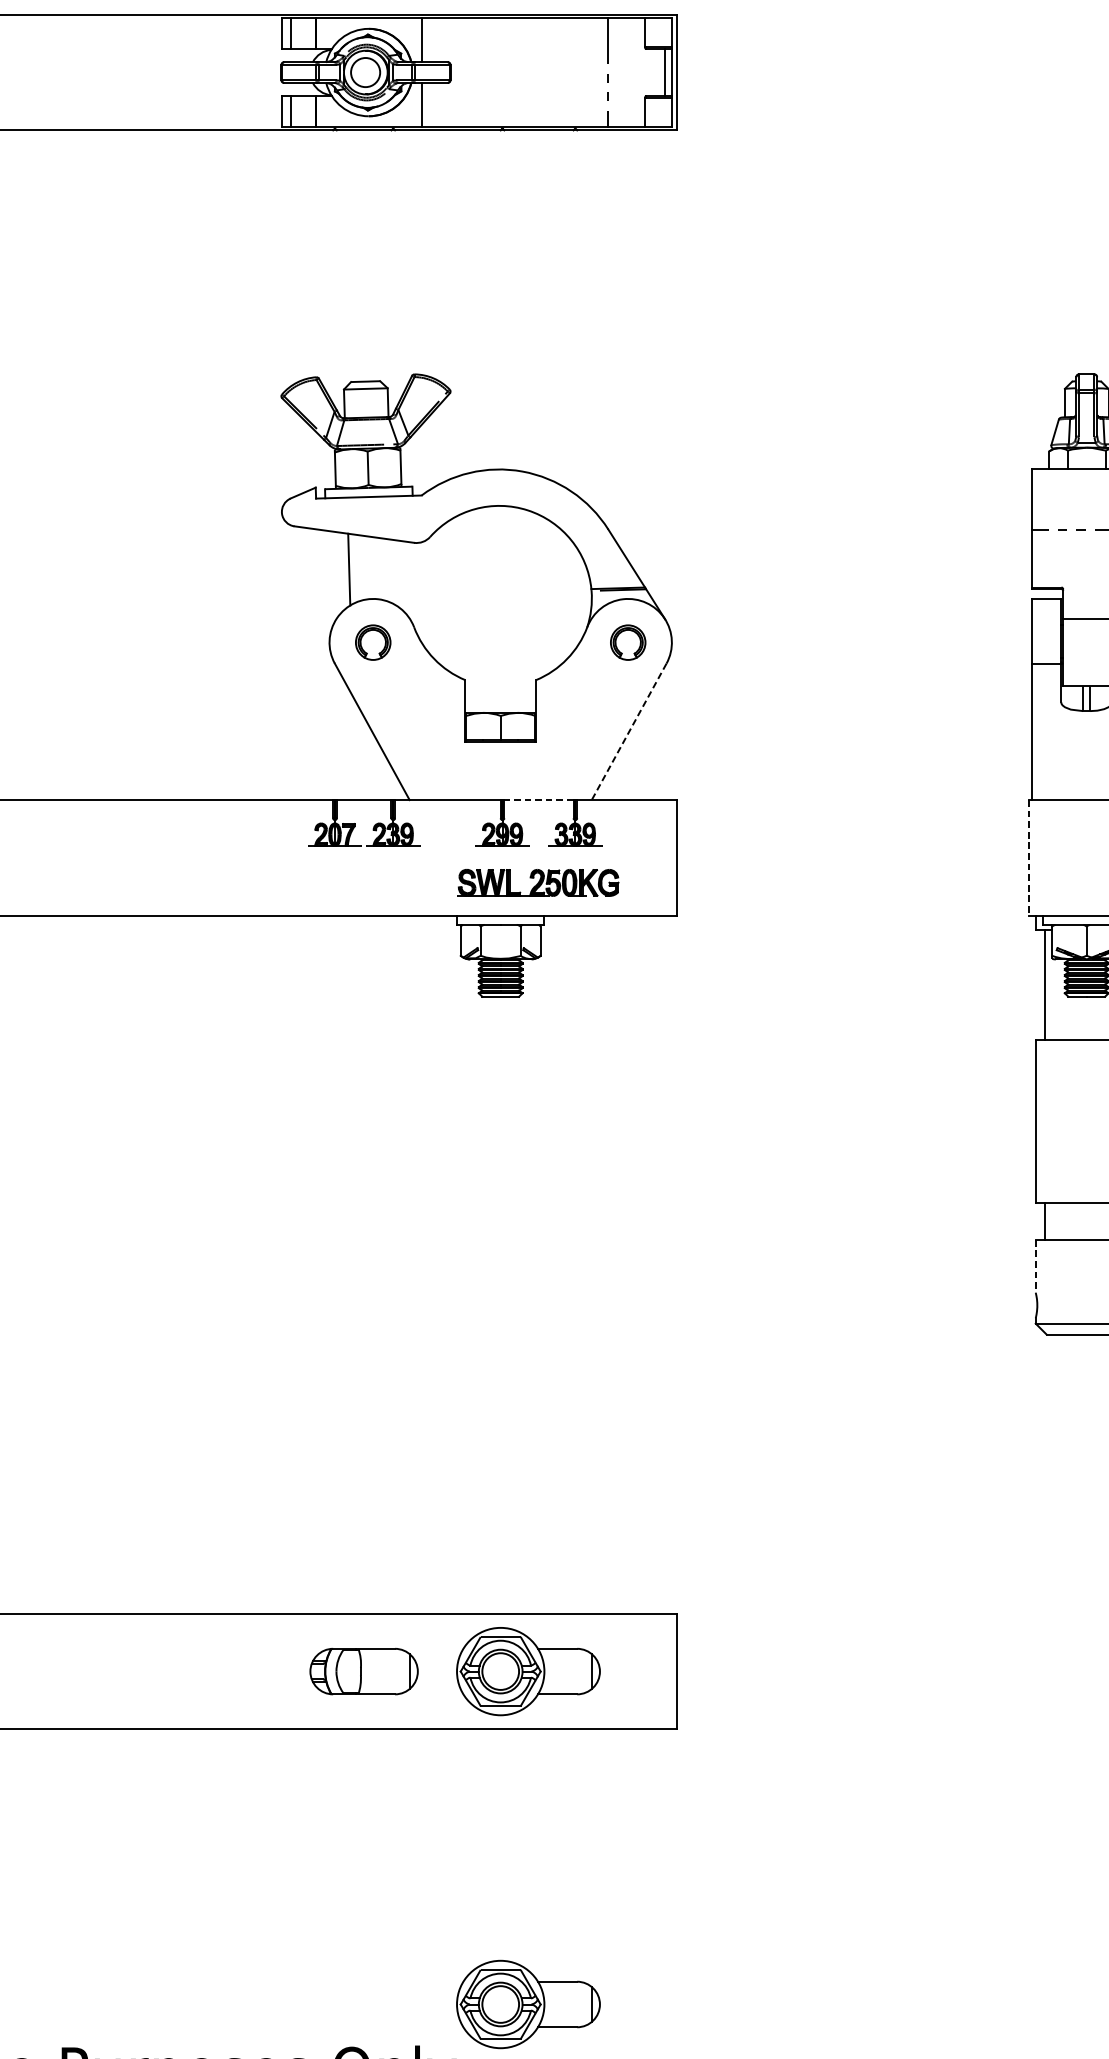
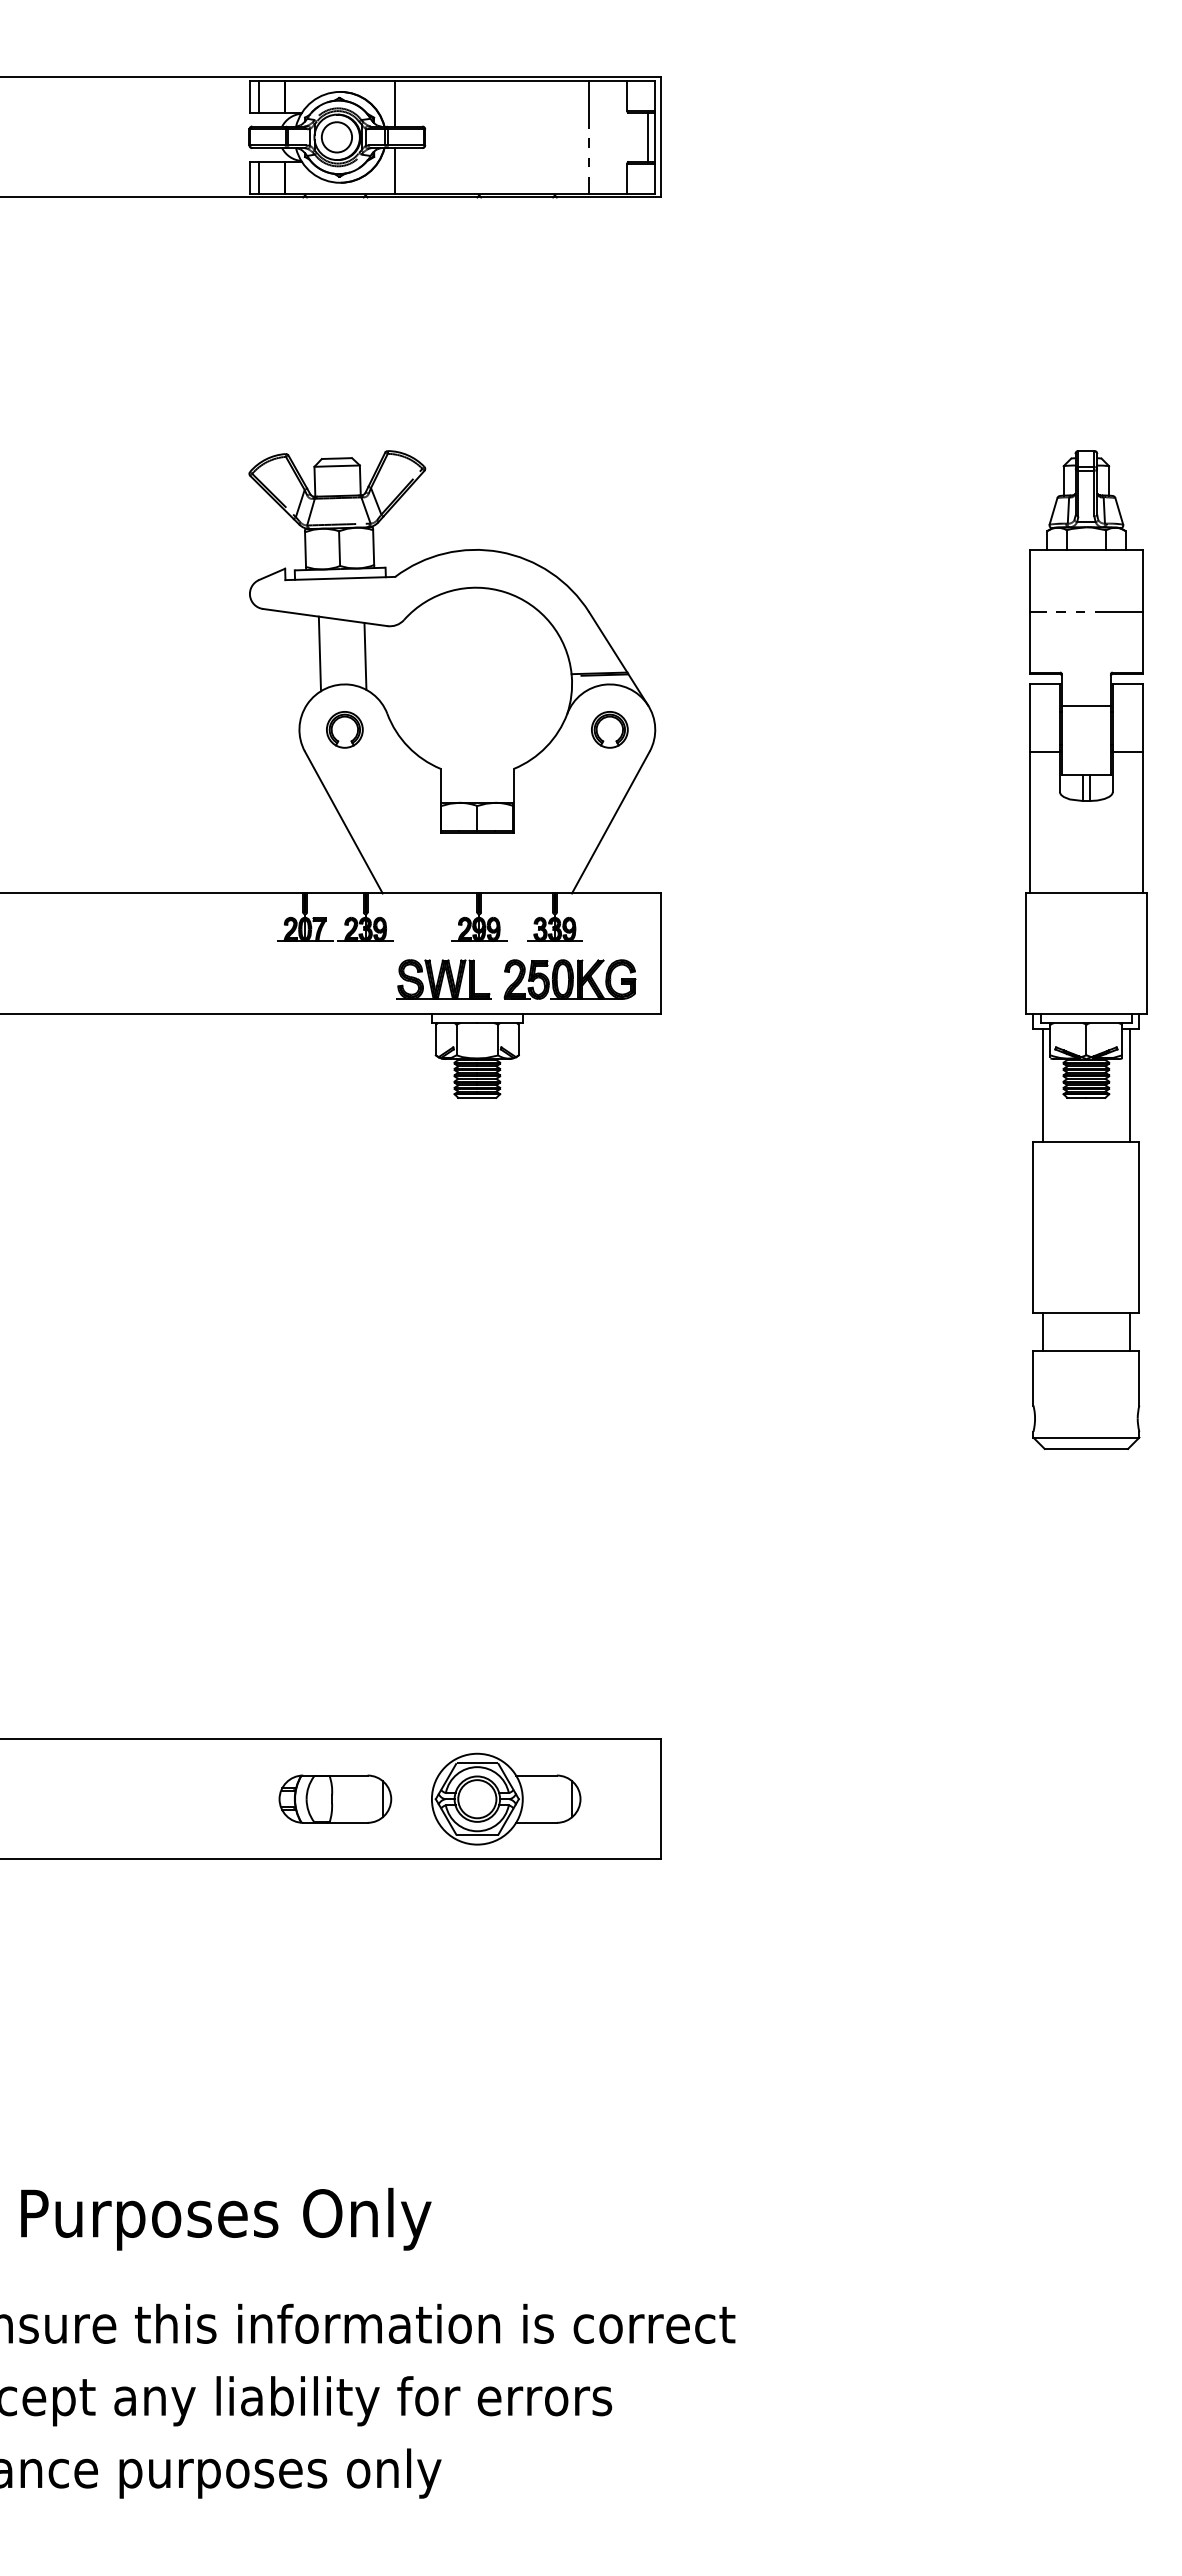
line: (393, 571) -> (365, 655), added
line: (628, 731) -> (610, 822), dashed -> solid
line: (539, 800) -> (517, 893), dashed -> solid
line: (1029, 858) -> (1026, 954), dashed -> solid
part: (538, 882) -> (516, 979), size x1.43
line: (1035, 1266) -> (1033, 1378), dashed -> solid
part: (528, 2003) -> (506, 2144), removed

